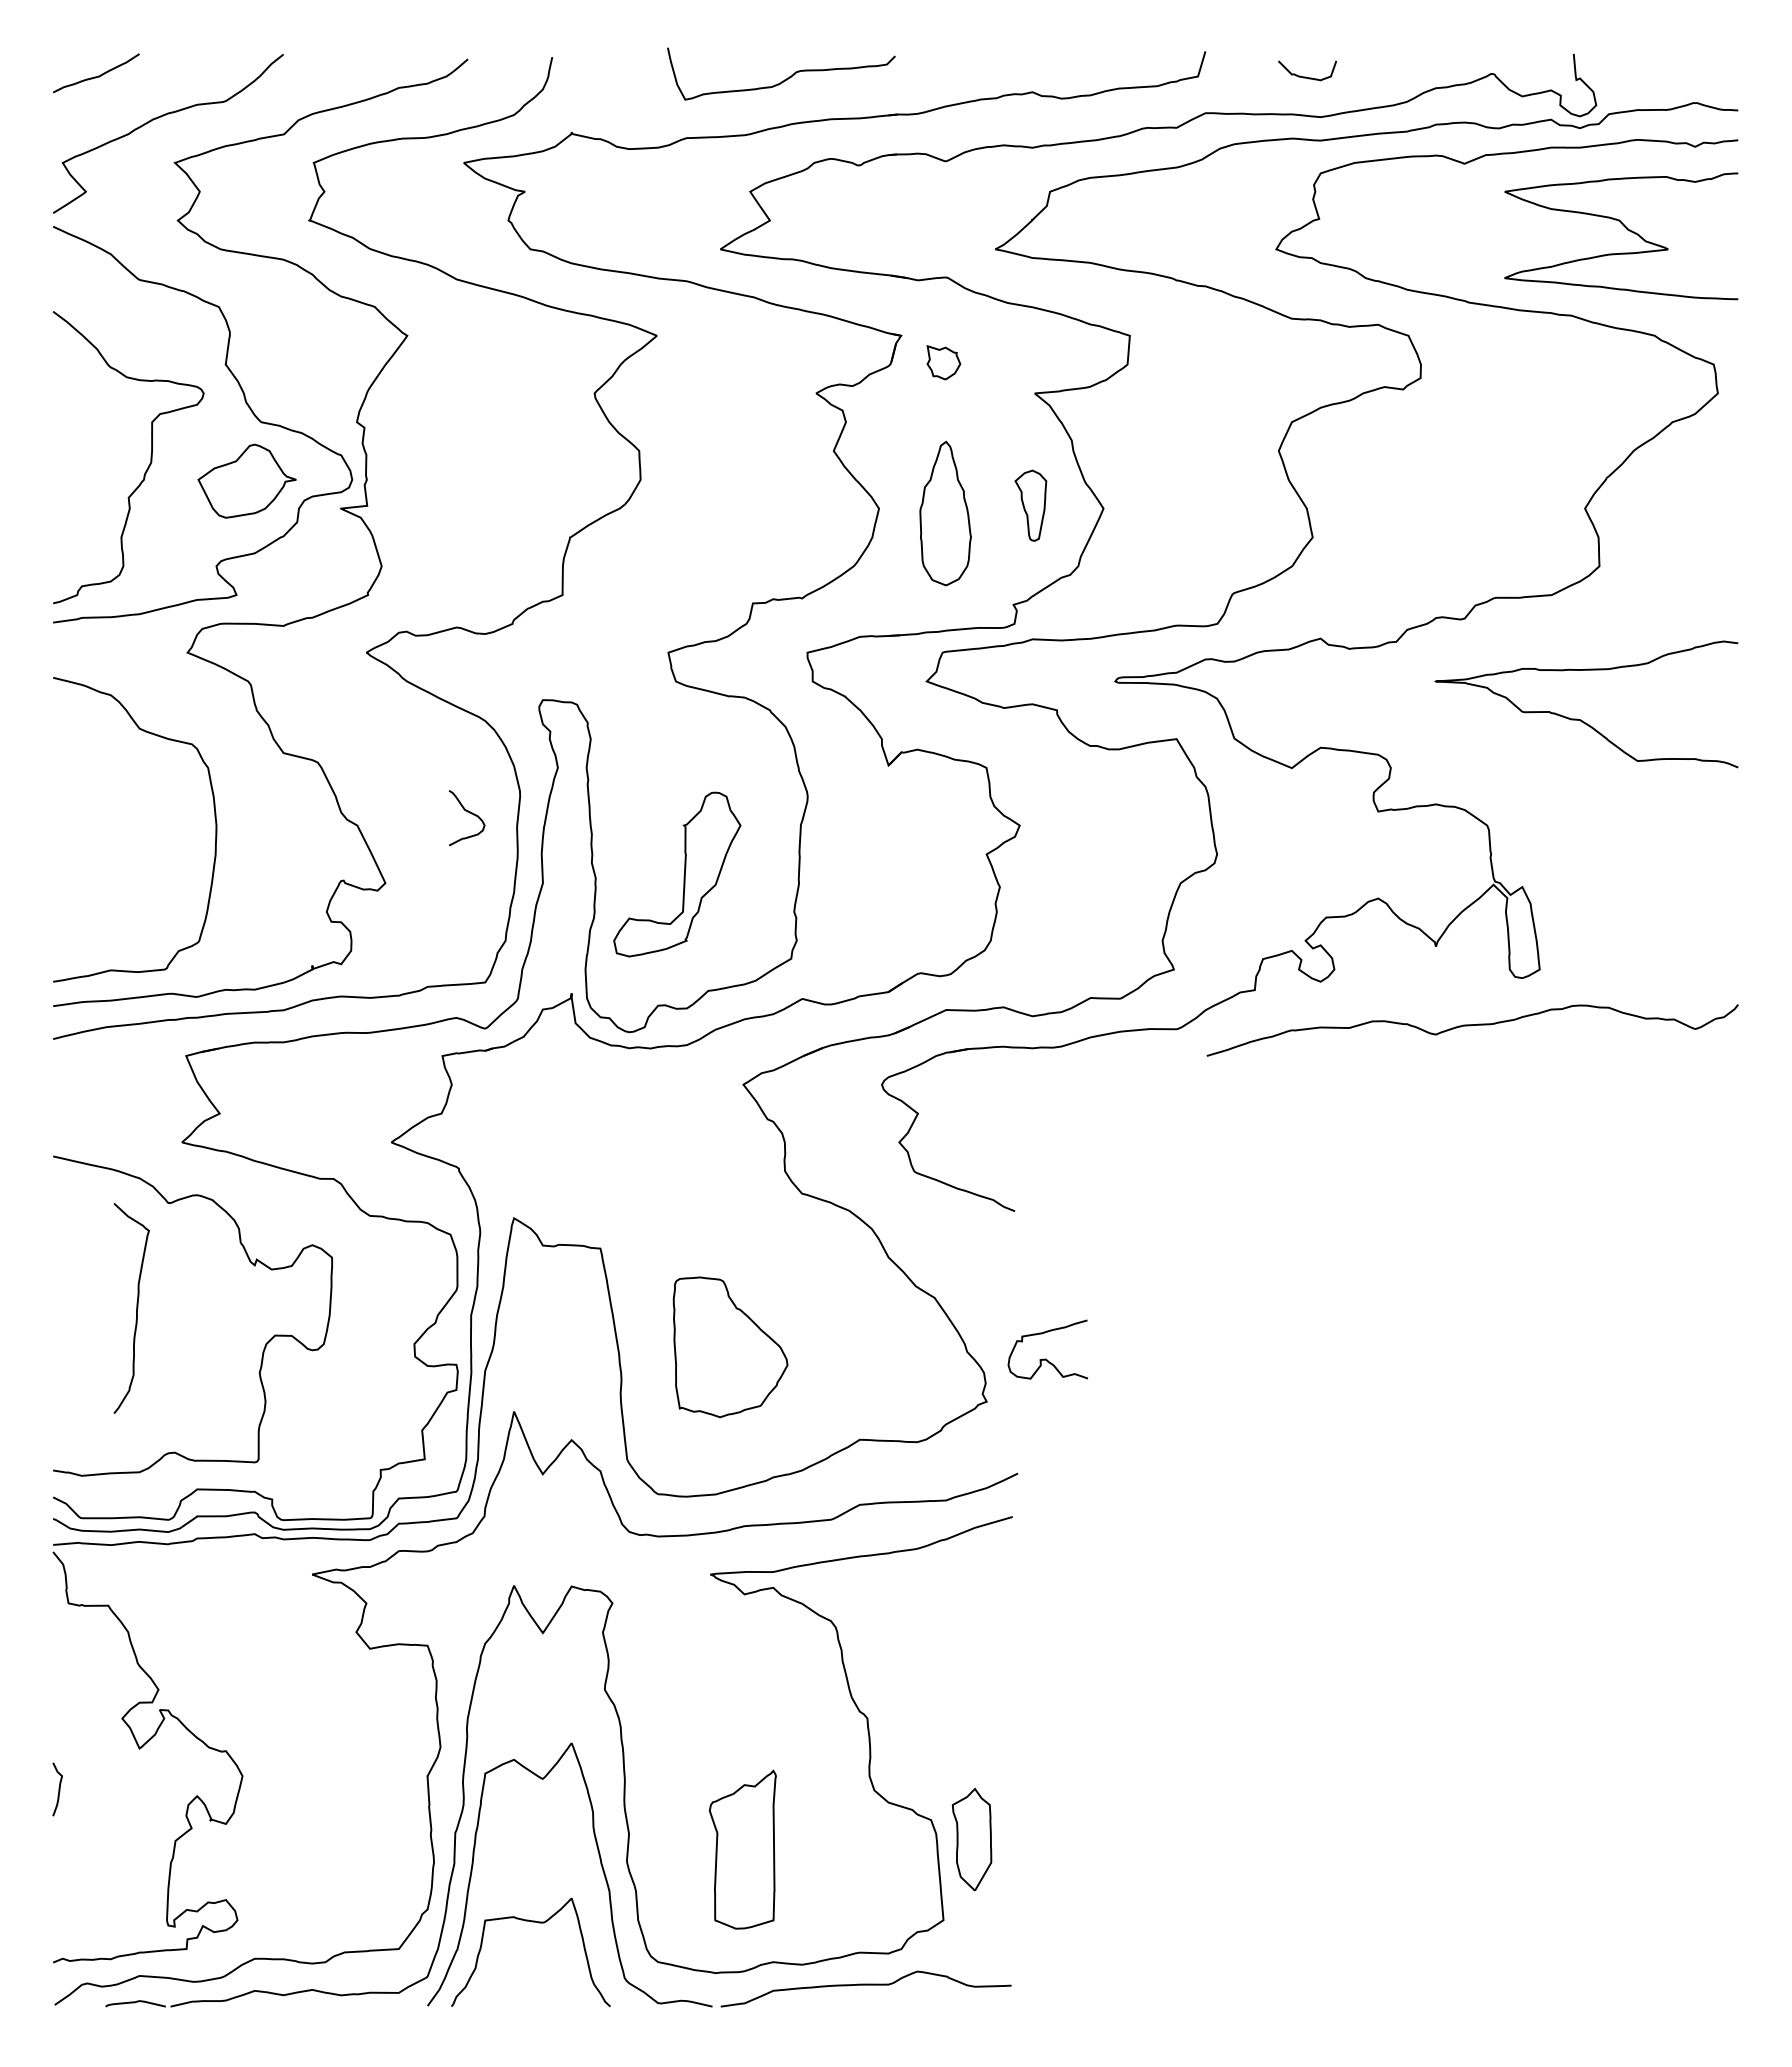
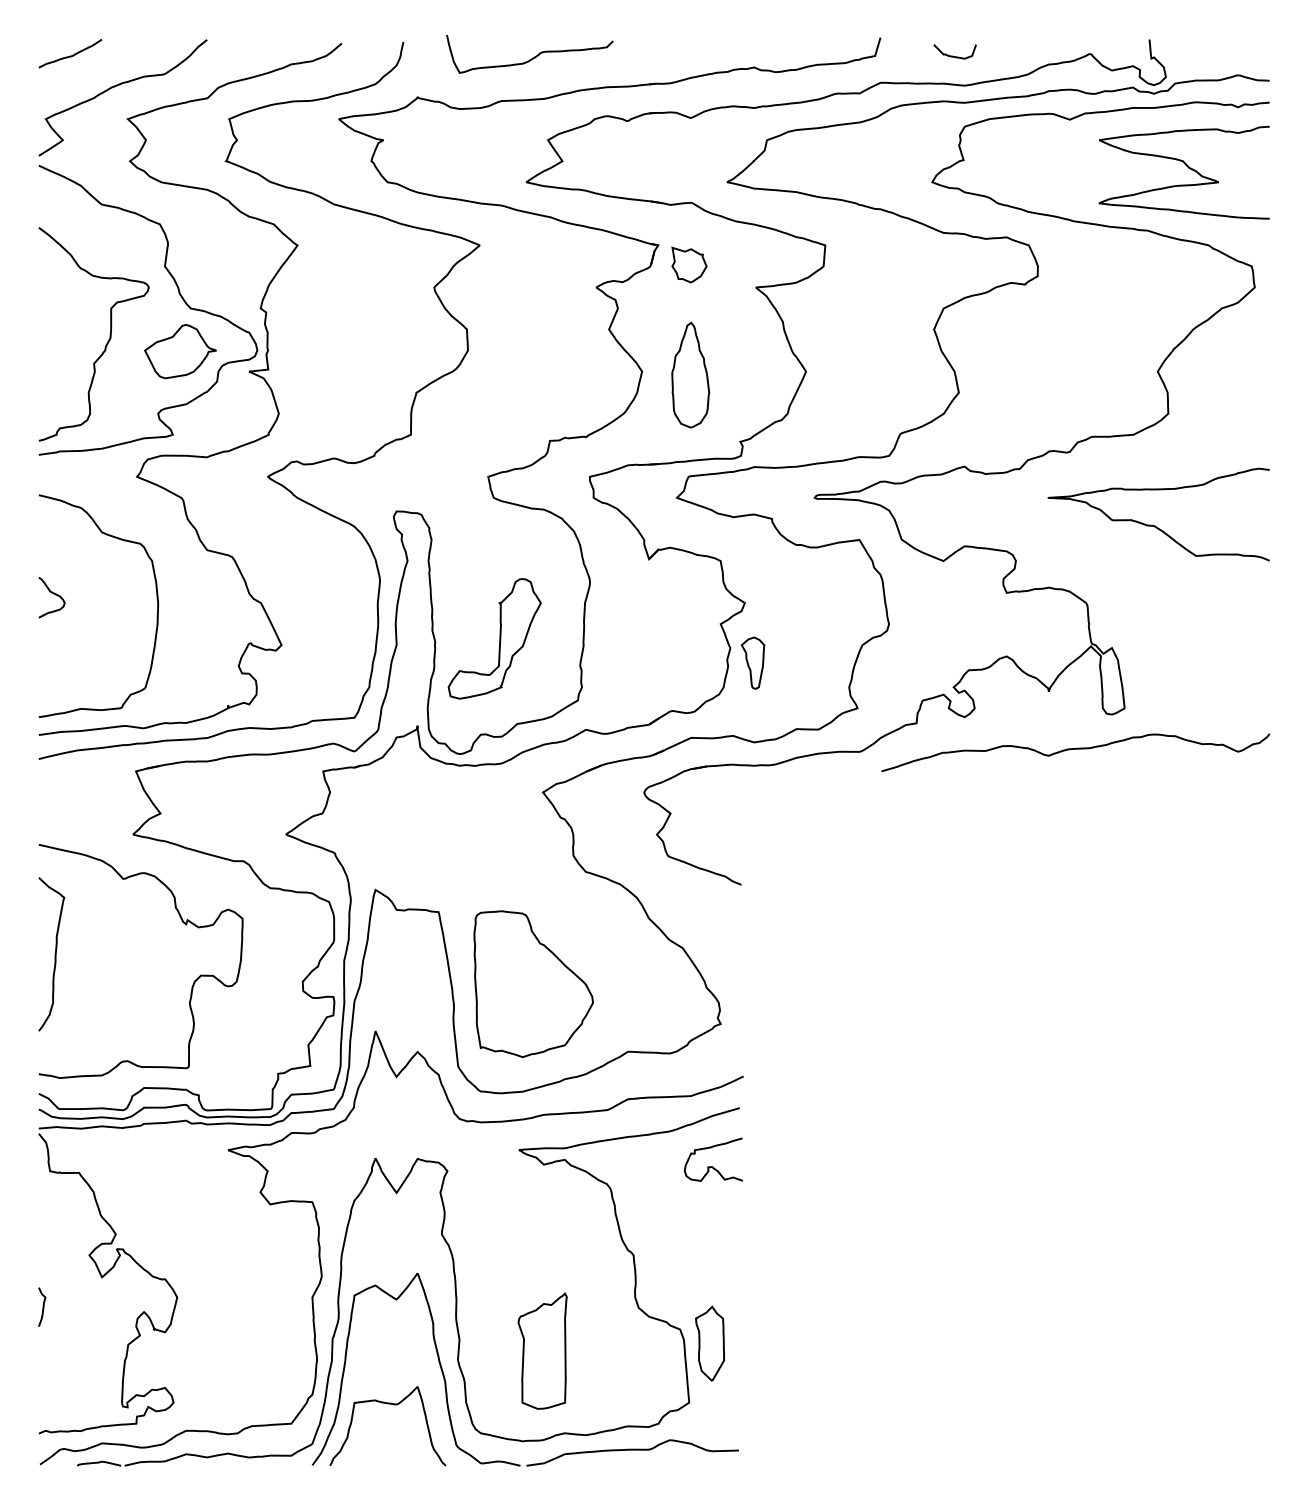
curve: (784, 79) -> (532, 58), moved
part: (943, 362) -> (689, 264), size x1.43
part: (1030, 505) -> (752, 662), moved
curve: (469, 813) -> (53, 594), moved
curve: (136, 1308) -> (55, 954), moved
part: (730, 1347) -> (533, 984), size x1.43
curve: (1046, 1358) -> (712, 1166), moved

